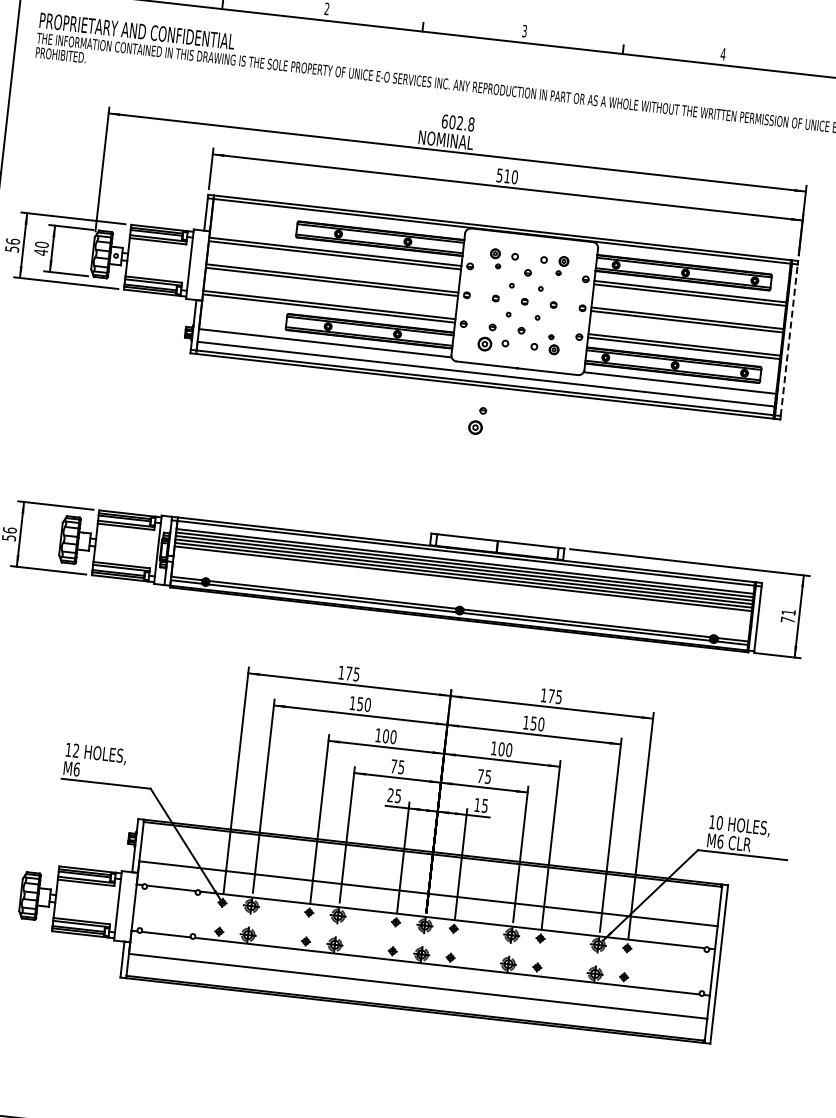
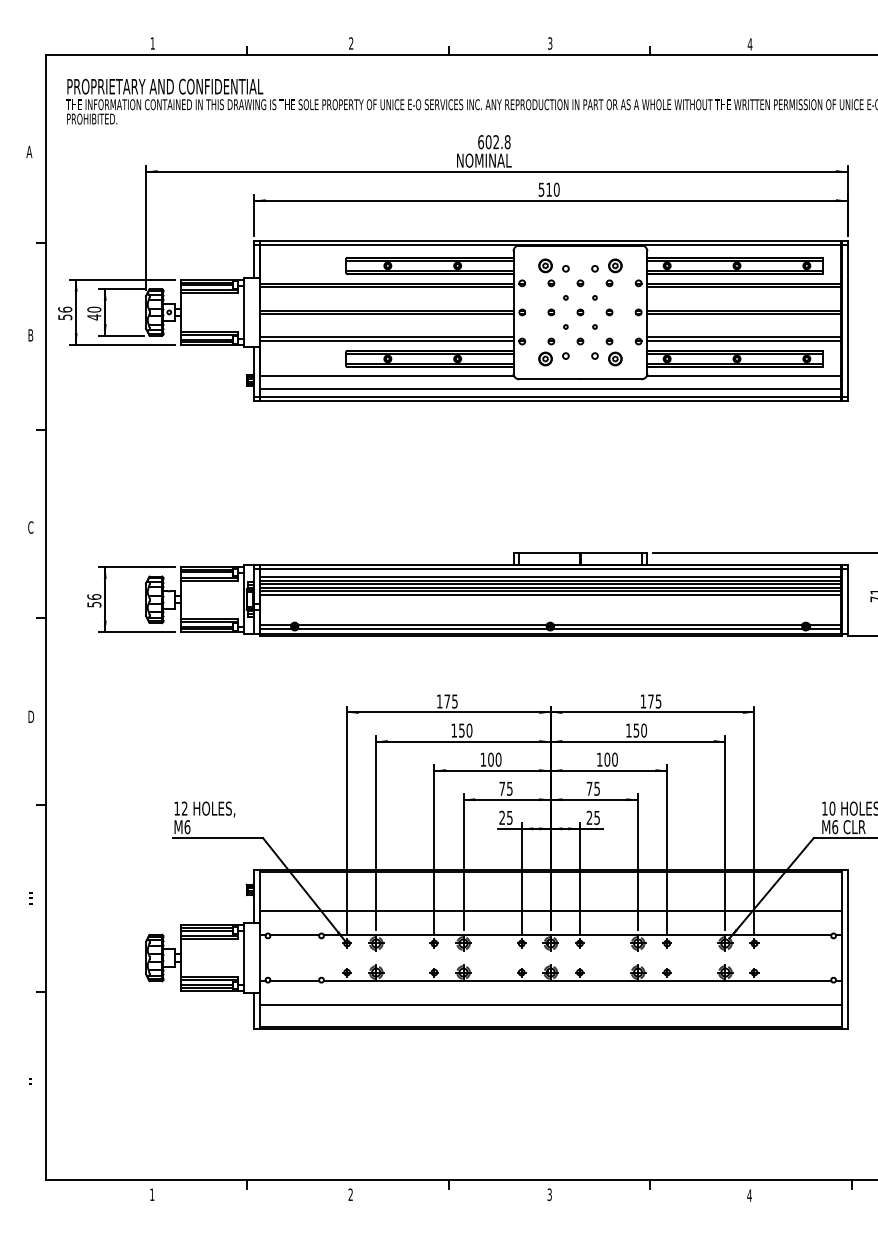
part: (495, 258) -> (546, 272), size x1.43
part: (562, 265) -> (613, 272), size x1.43
line: (789, 339) -> (847, 320), dashed -> solid
part: (553, 344) -> (613, 351), size x1.43
part: (477, 420) -> (546, 435), removed
text: (477, 804) -> (589, 817), 15 -> 25

